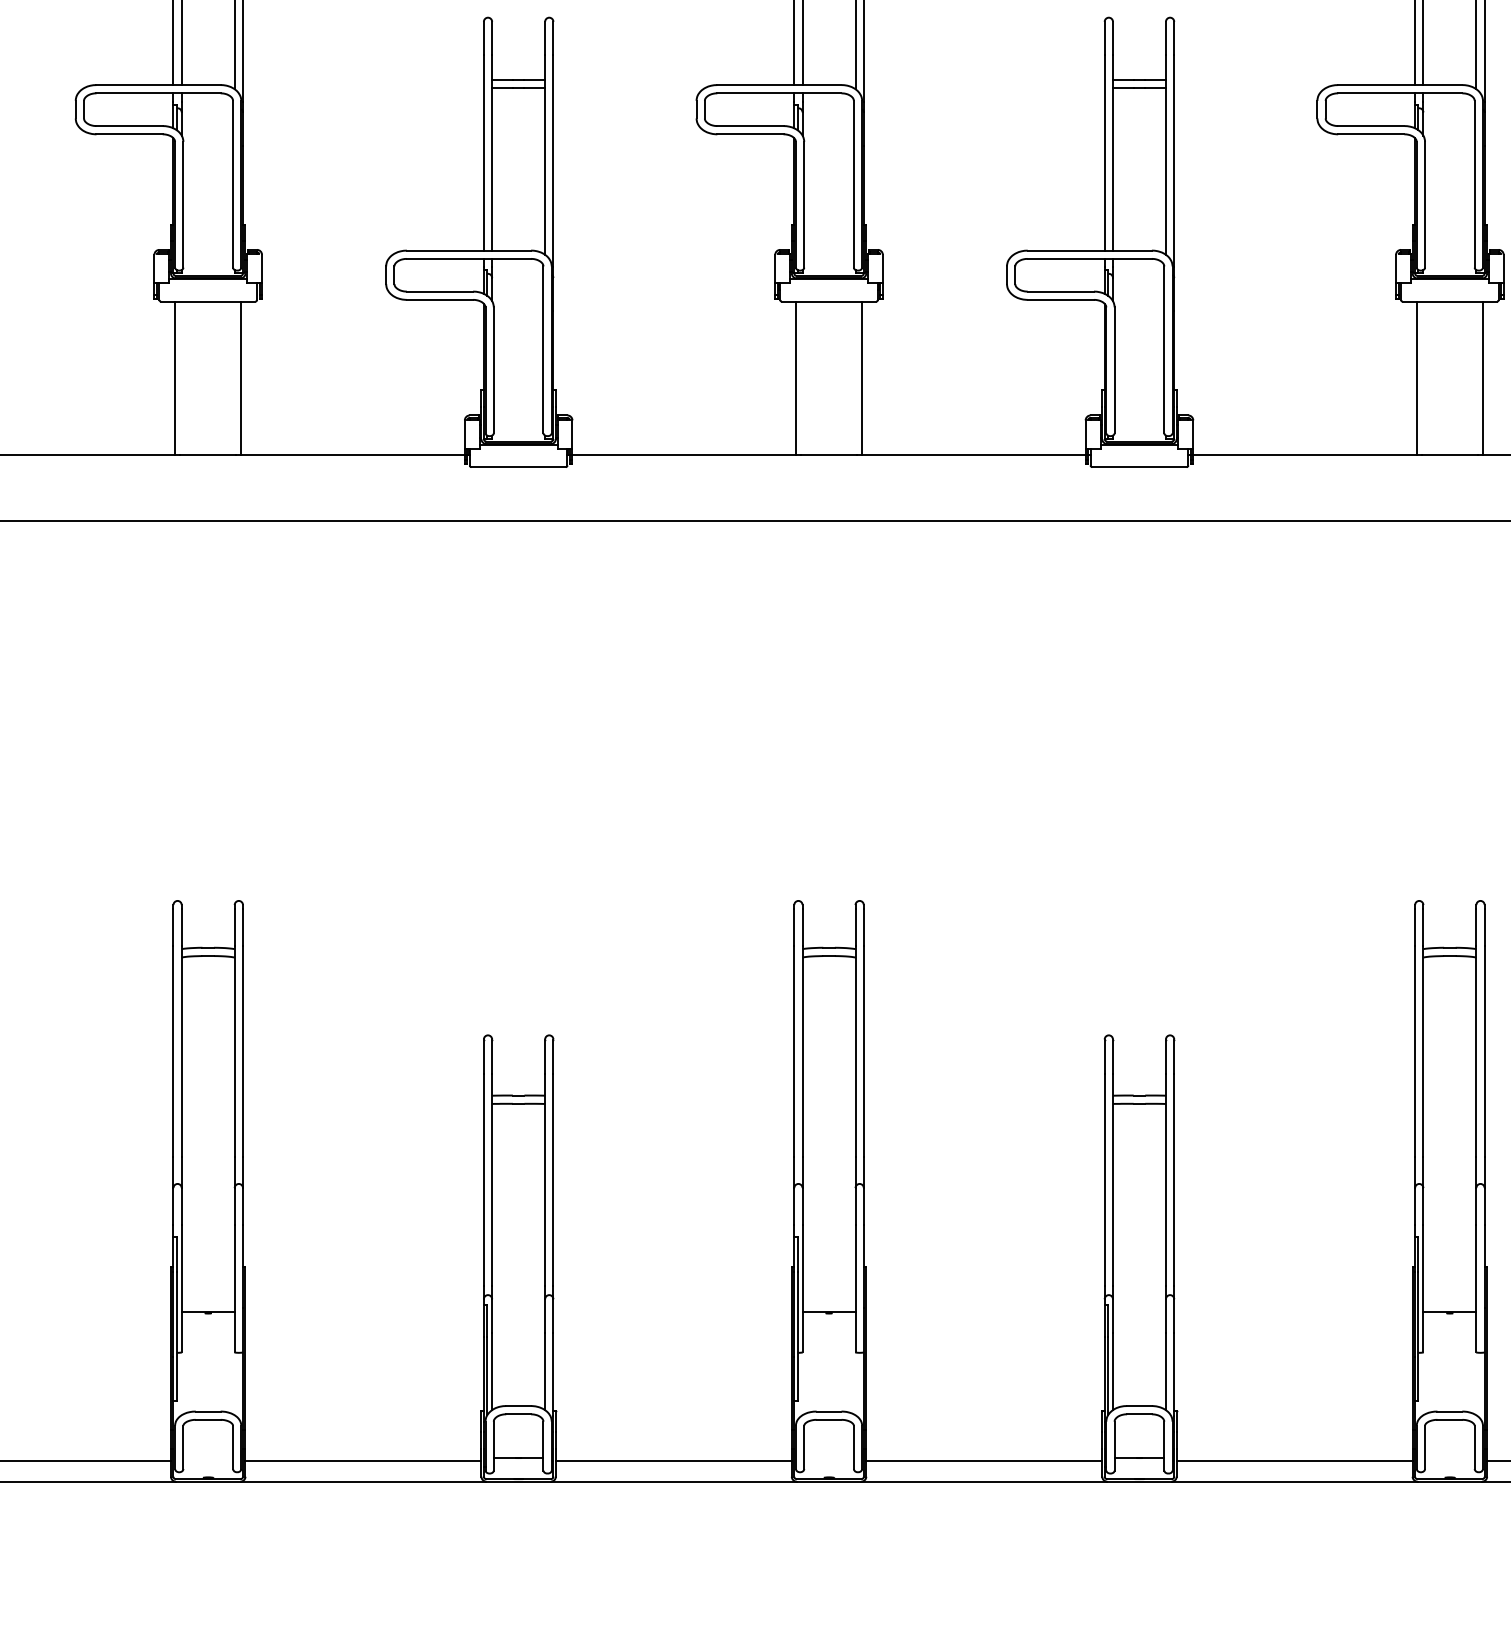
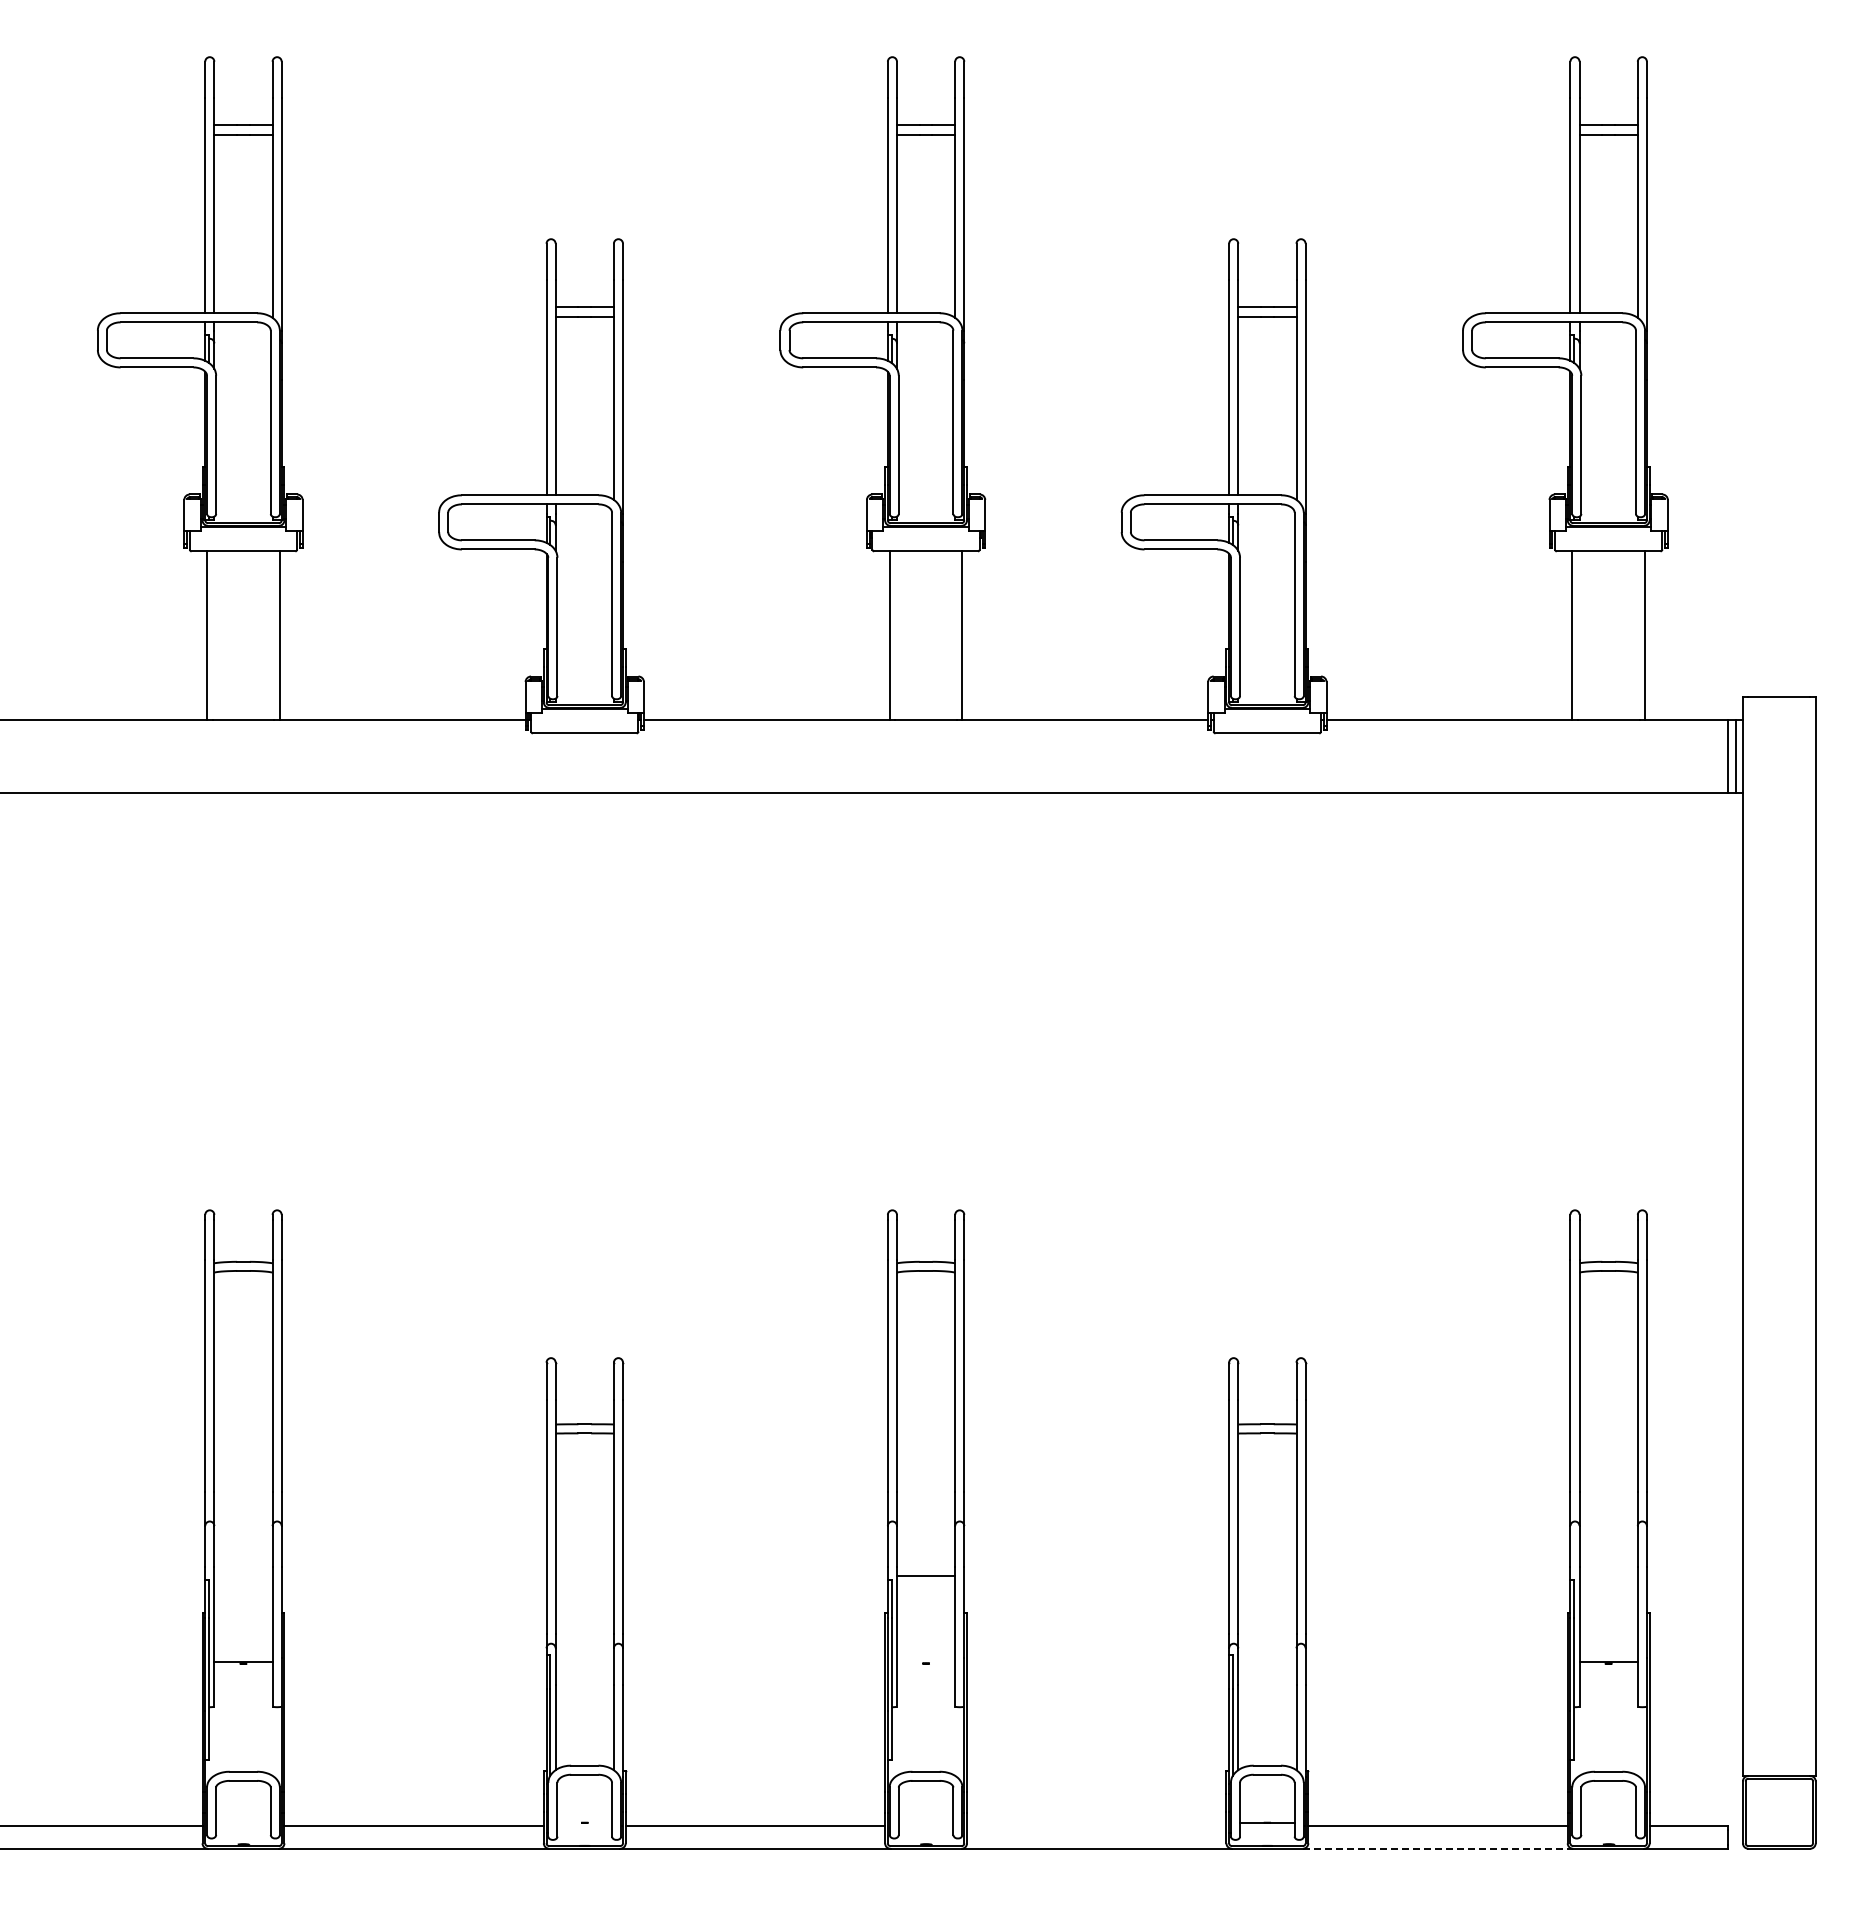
line: (828, 1312) -> (925, 1576), moved
line: (518, 1457) -> (584, 1822), removed
line: (984, 1461) -> (1096, 1826), removed
line: (1295, 1481) -> (1438, 1848), solid -> dashed

